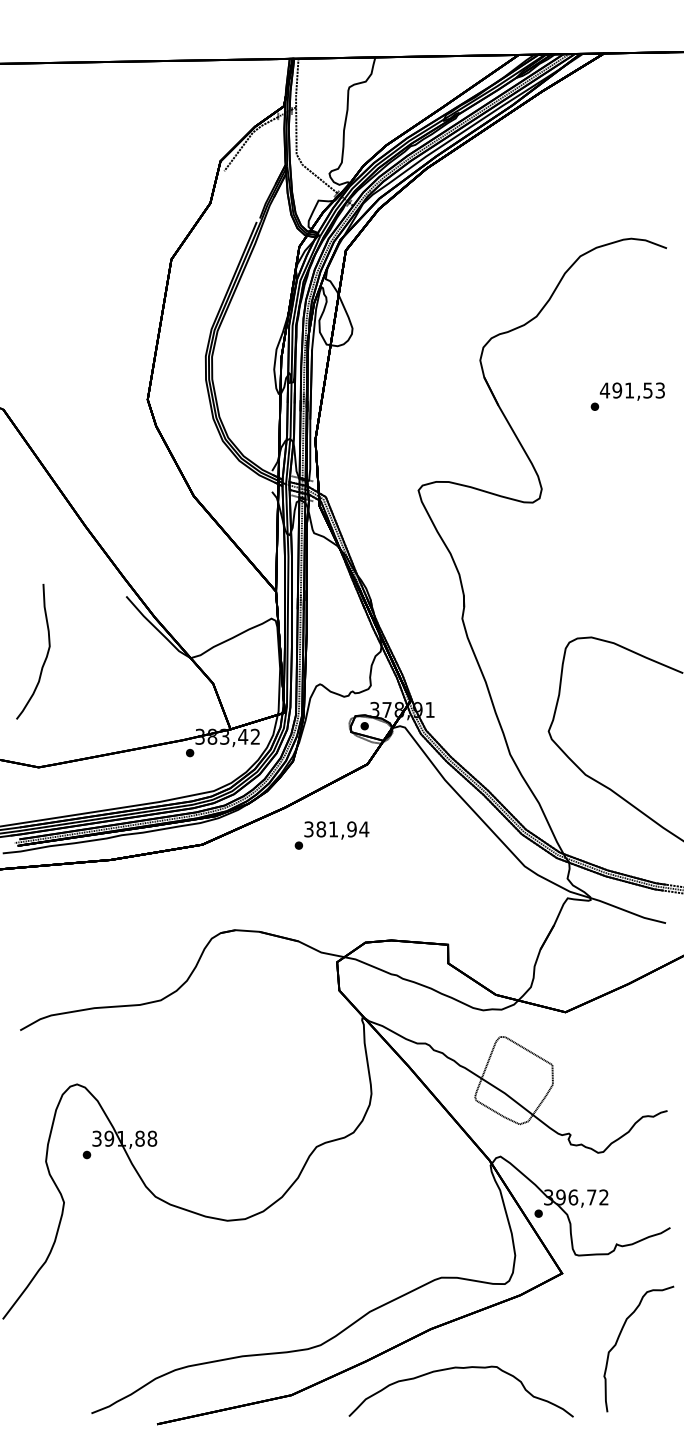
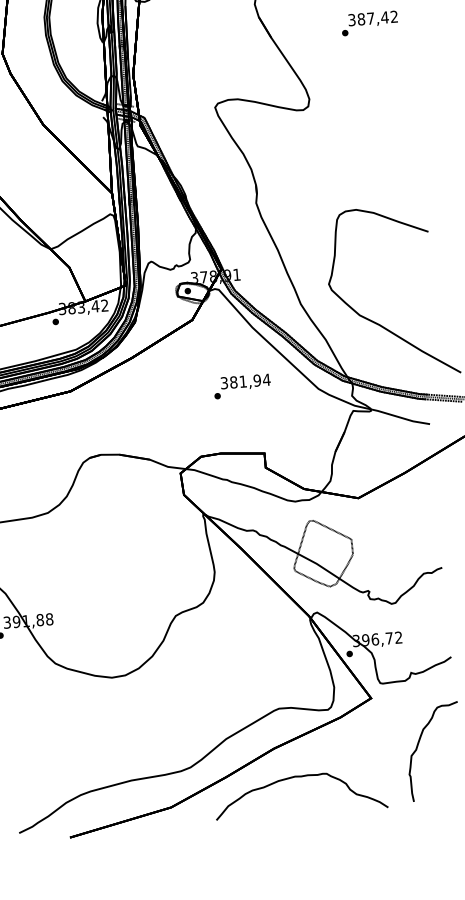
text: (631, 390) -> (372, 18), 491,53 -> 387,42
text: (331, 835) -> (241, 386), moved

